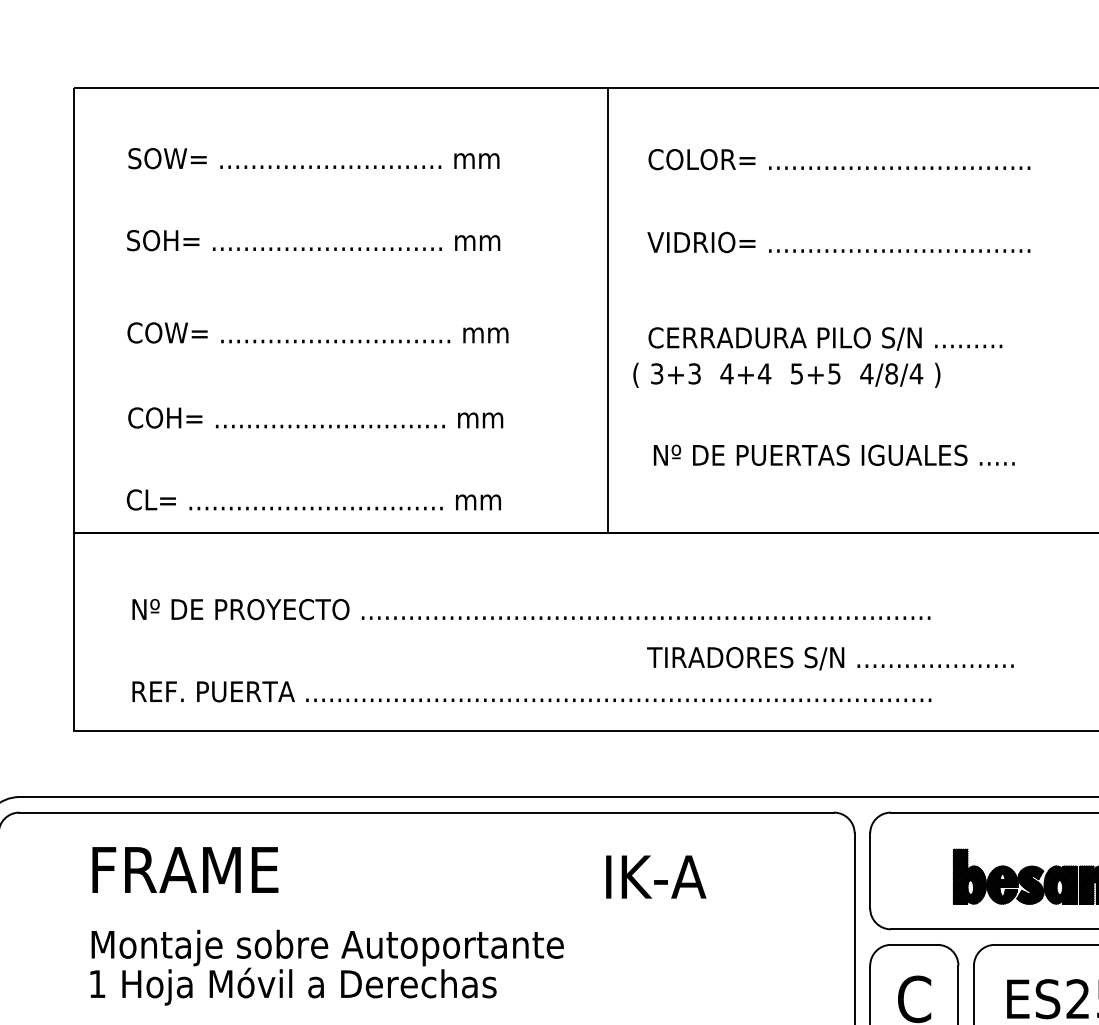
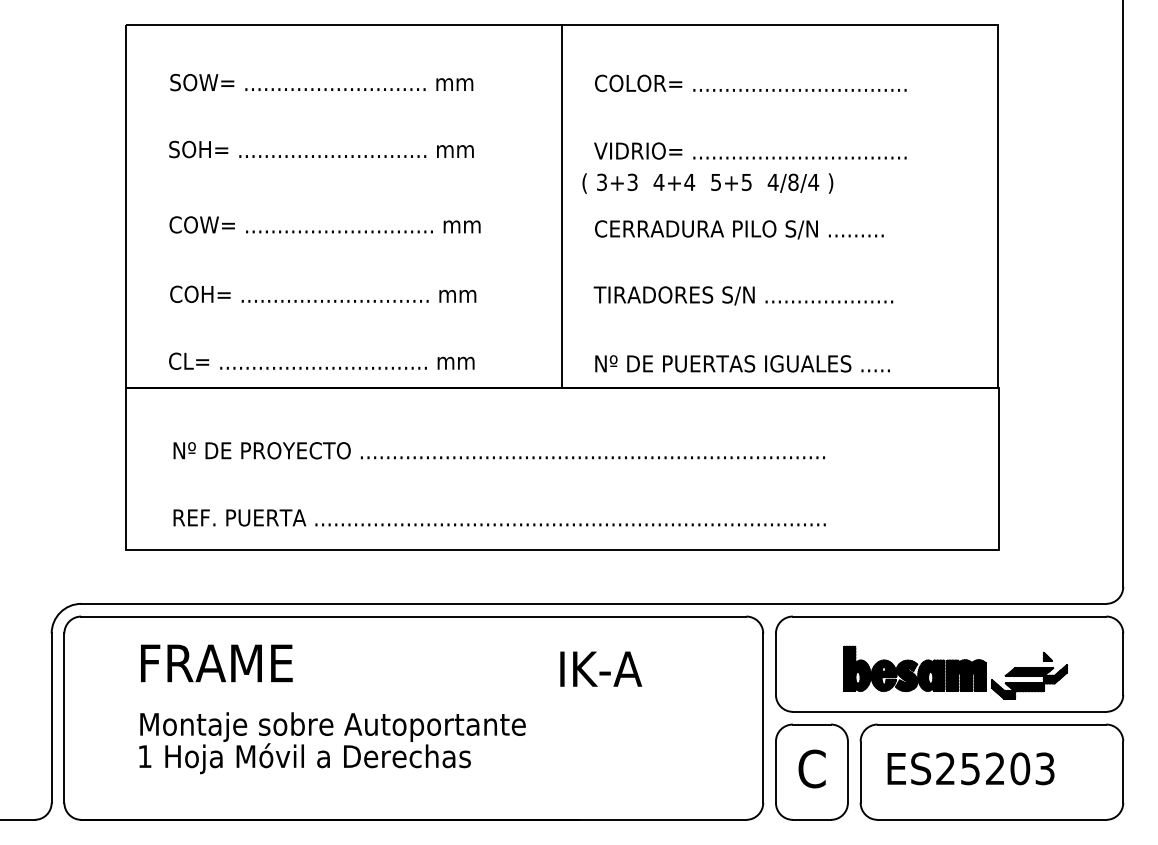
text: (786, 375) -> (707, 183), moved
text: (834, 454) -> (742, 363), moved
text: (830, 658) -> (743, 295), moved

